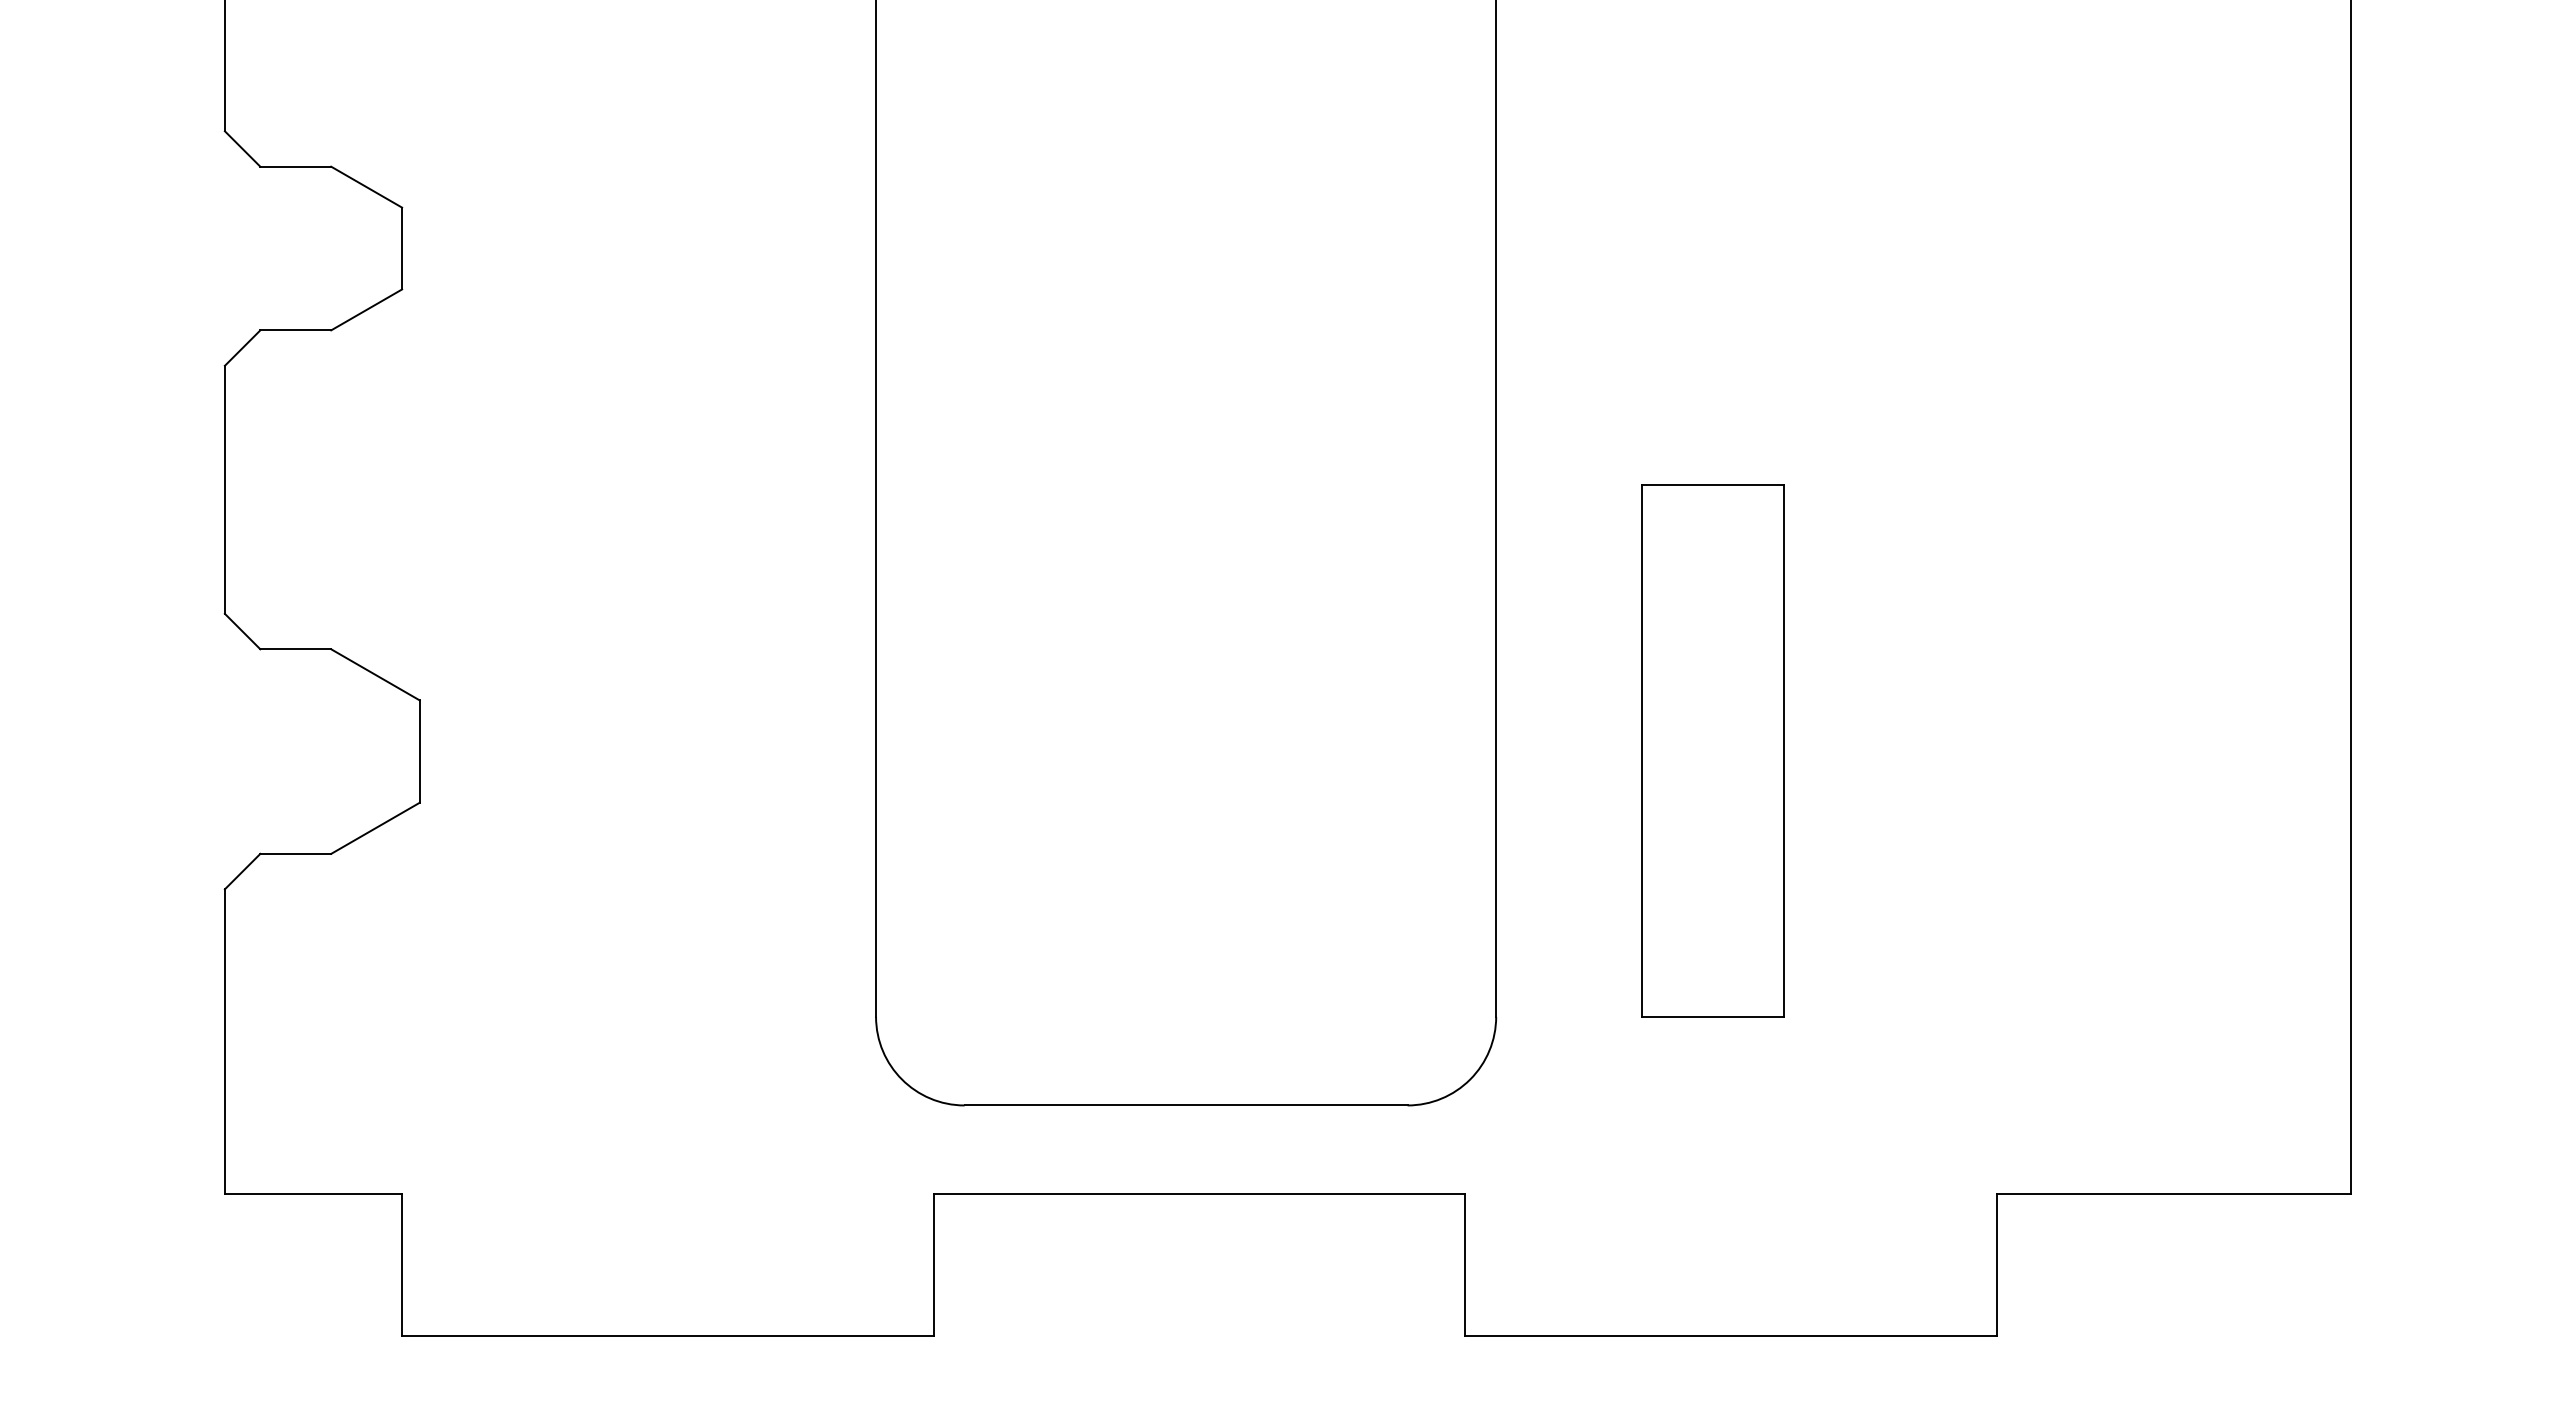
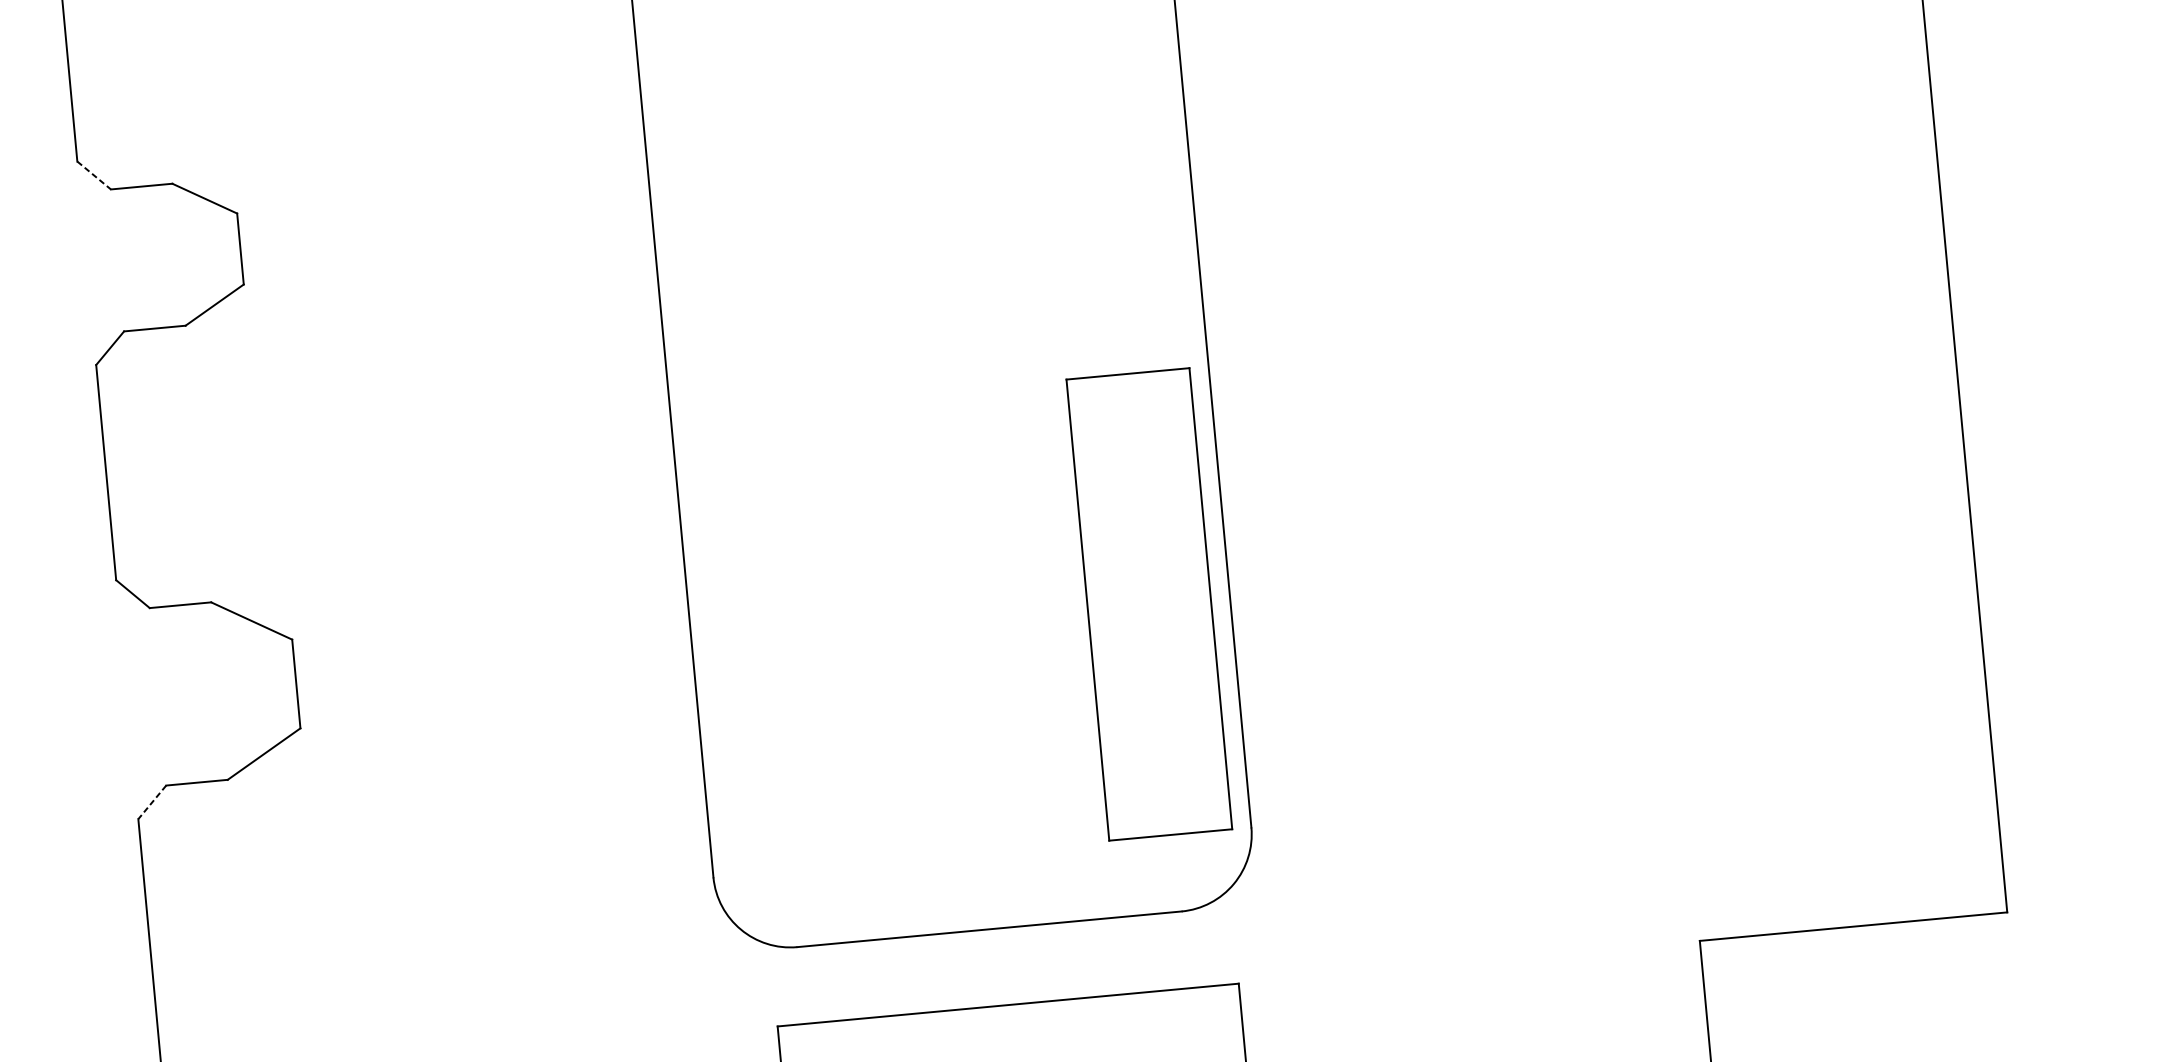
line: (242, 149) -> (94, 175), solid -> dashed
part: (1712, 750) -> (1148, 603), moved
line: (242, 871) -> (152, 802), solid -> dashed

